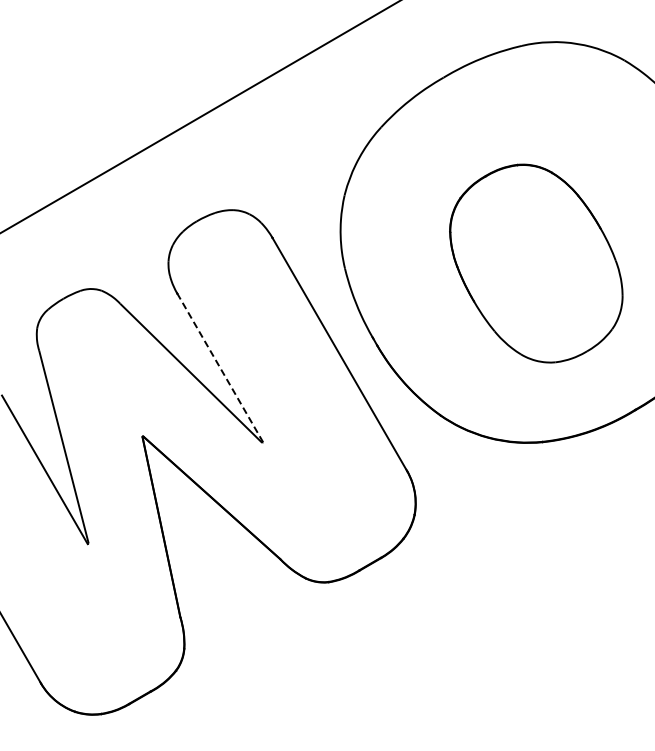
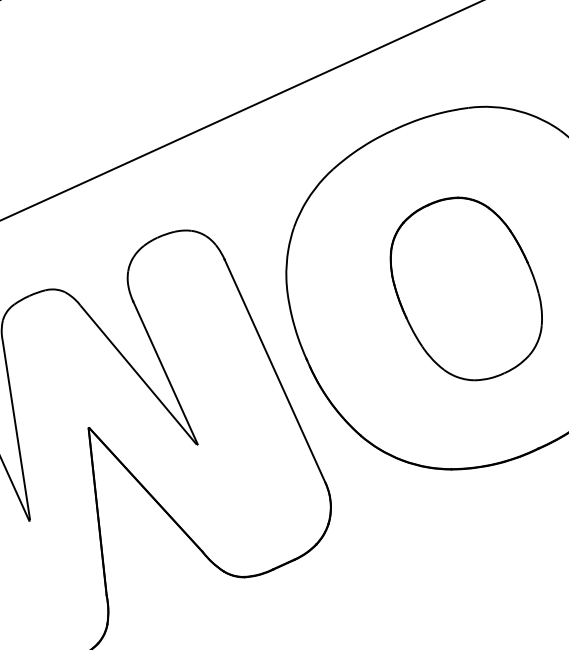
part: (536, 263) -> (466, 288), moved
line: (220, 368) -> (165, 373), dashed -> solid

